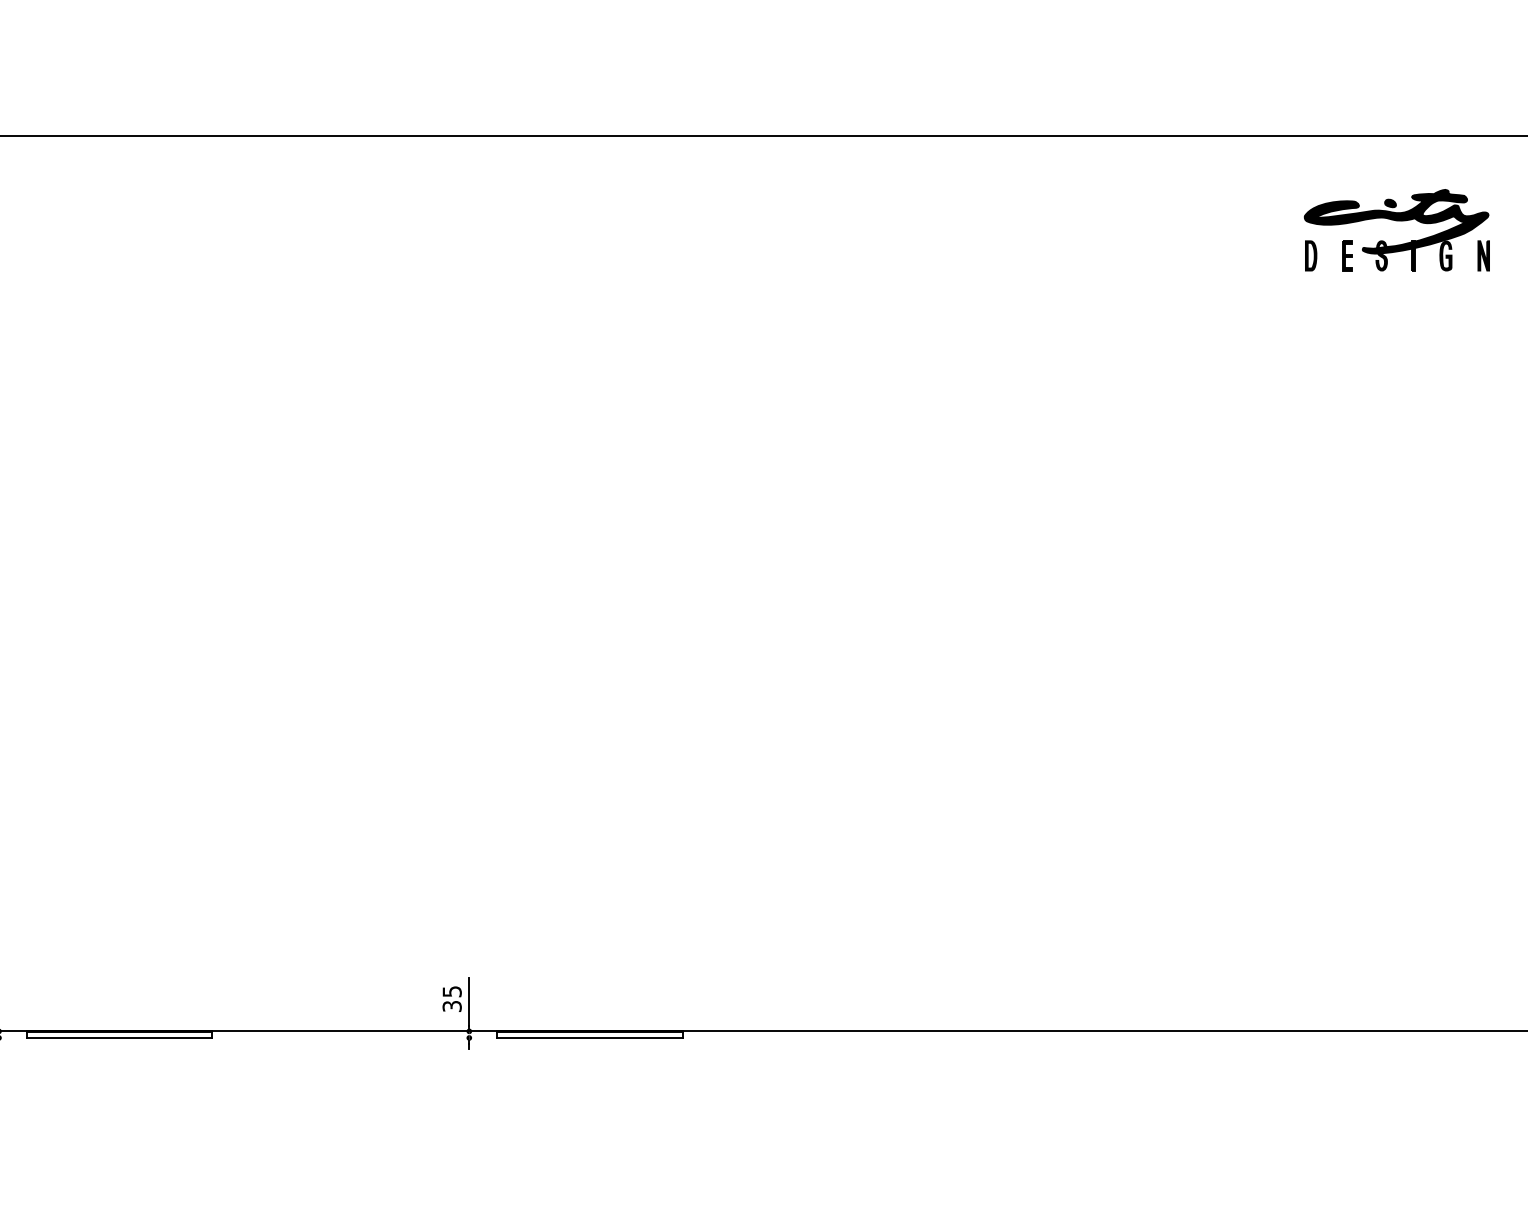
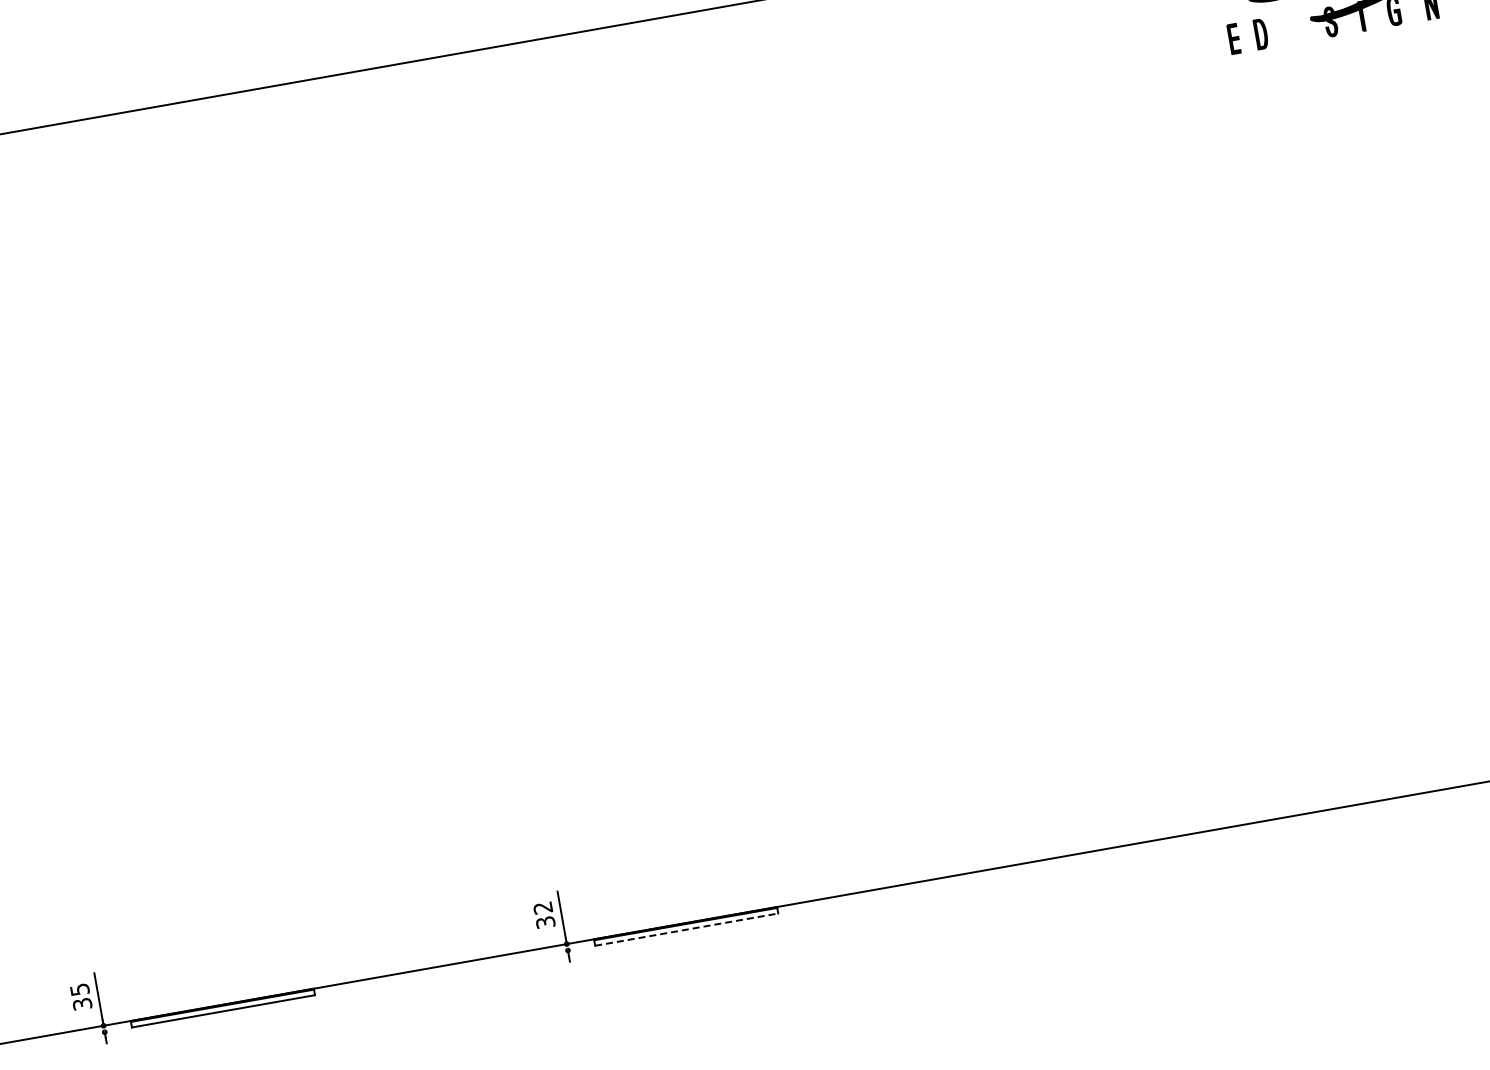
part: (1347, 255) -> (1233, 38), moved
text: (451, 991) -> (542, 907), 35 -> 32
line: (589, 1037) -> (686, 929), solid -> dashed

